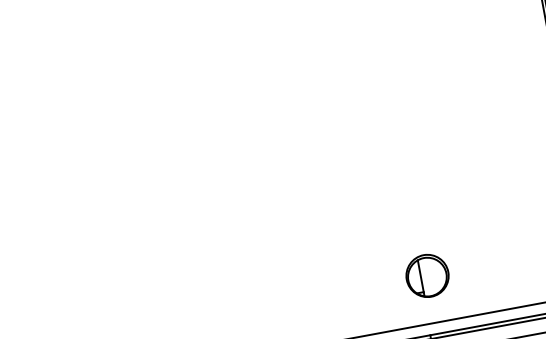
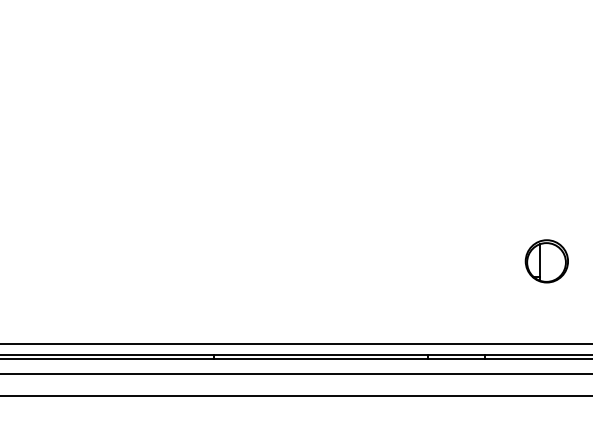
part: (427, 276) -> (546, 261), moved

